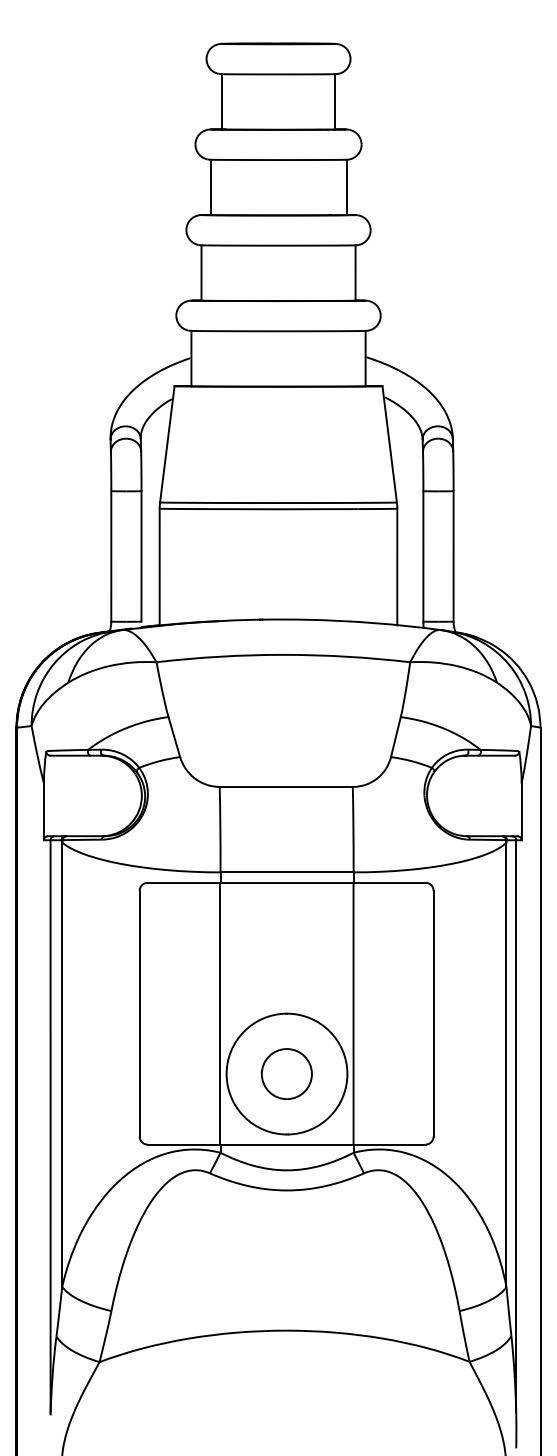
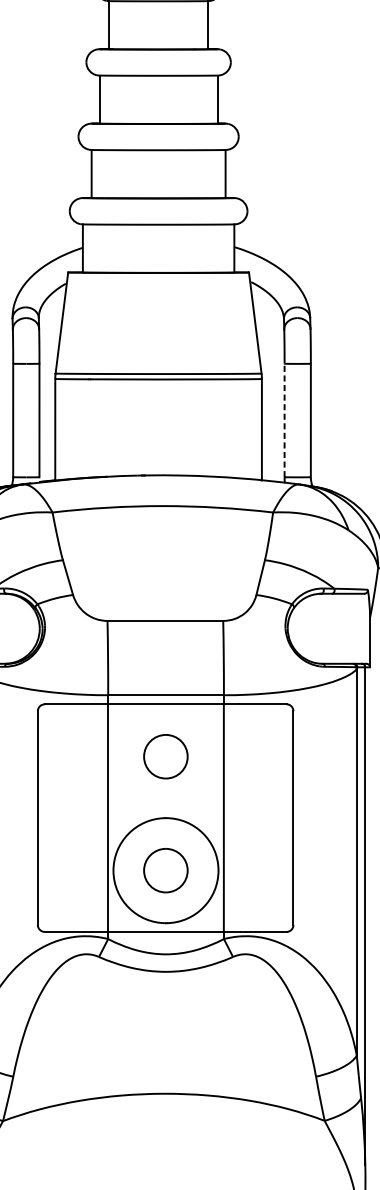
line: (423, 555) -> (284, 419), solid -> dashed
part: (286, 942) -> (165, 756), added

